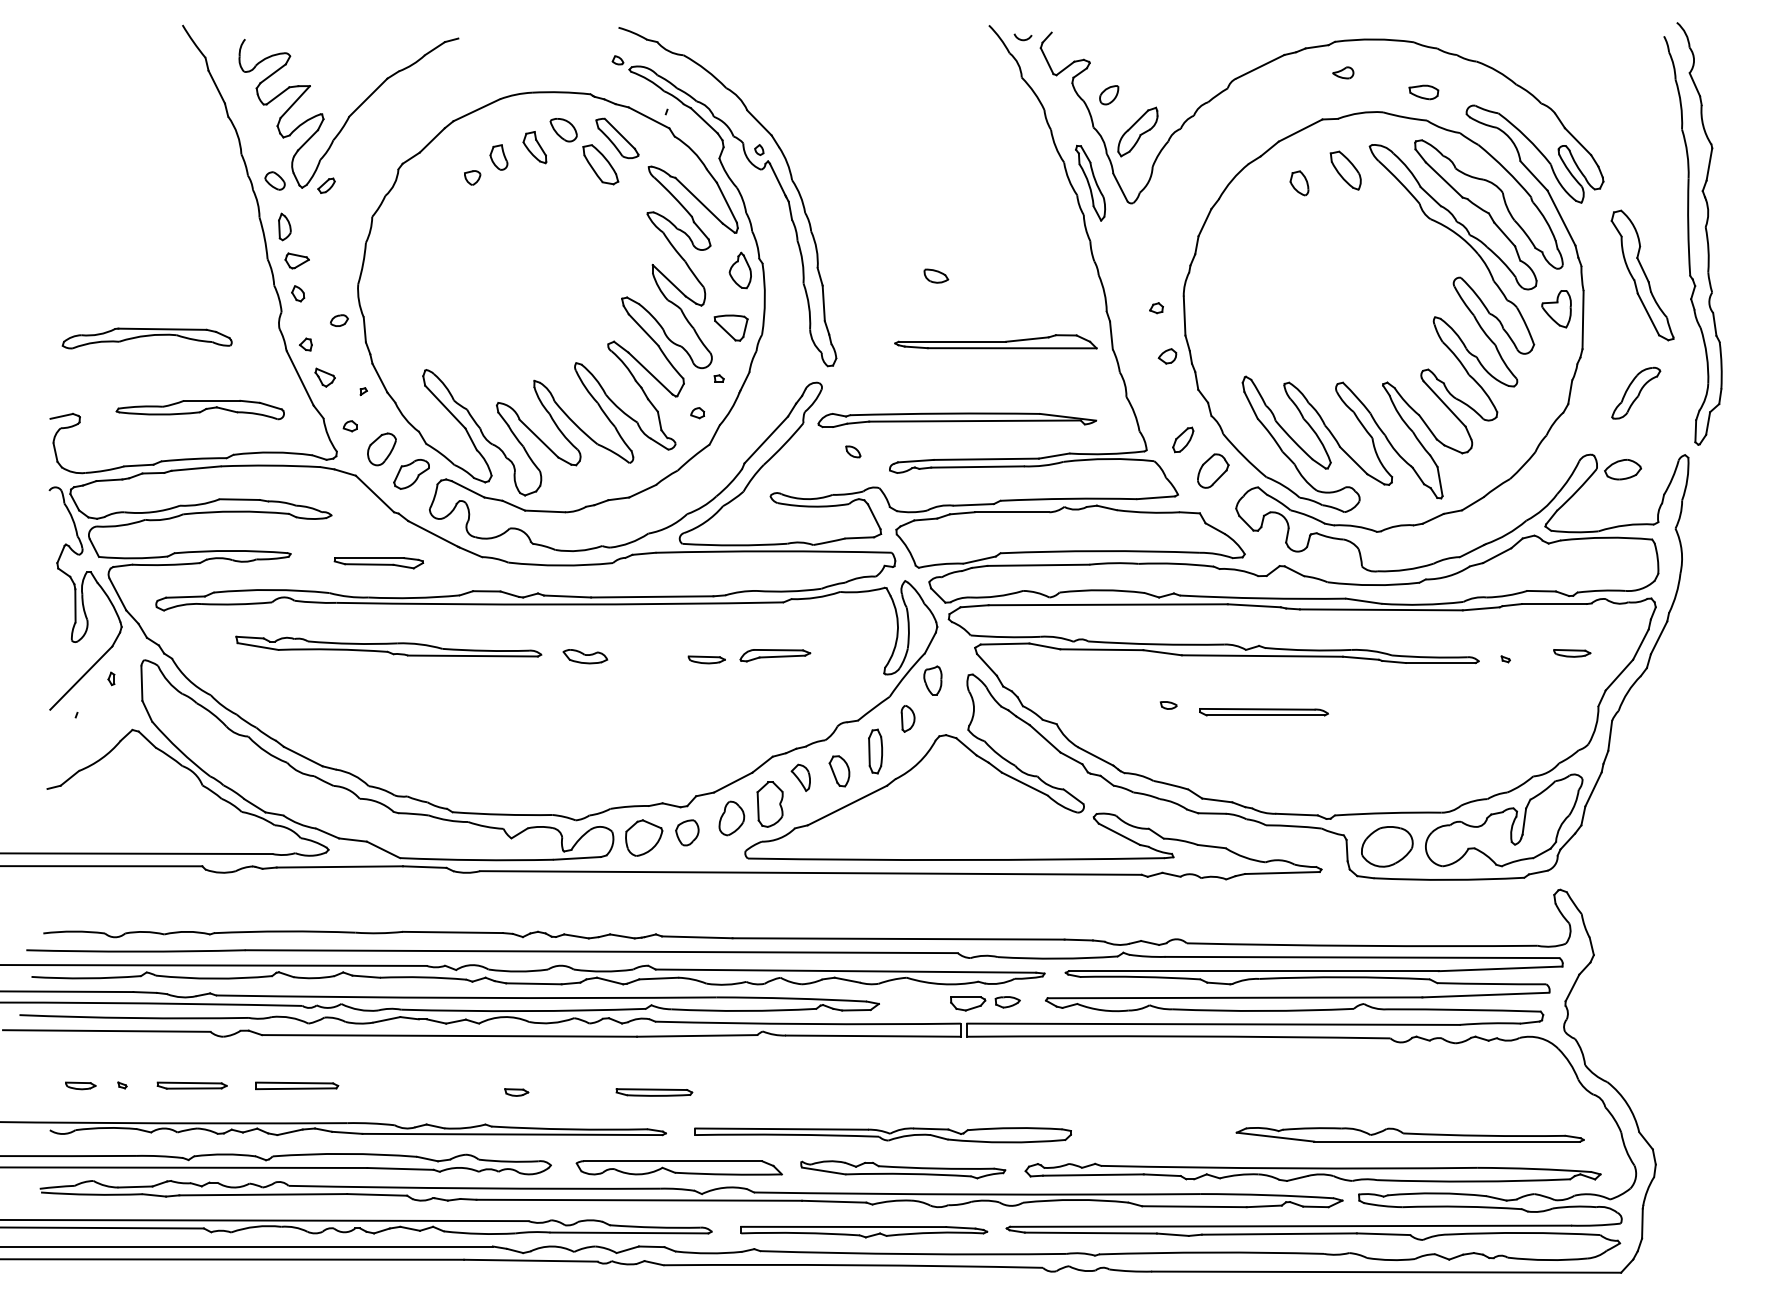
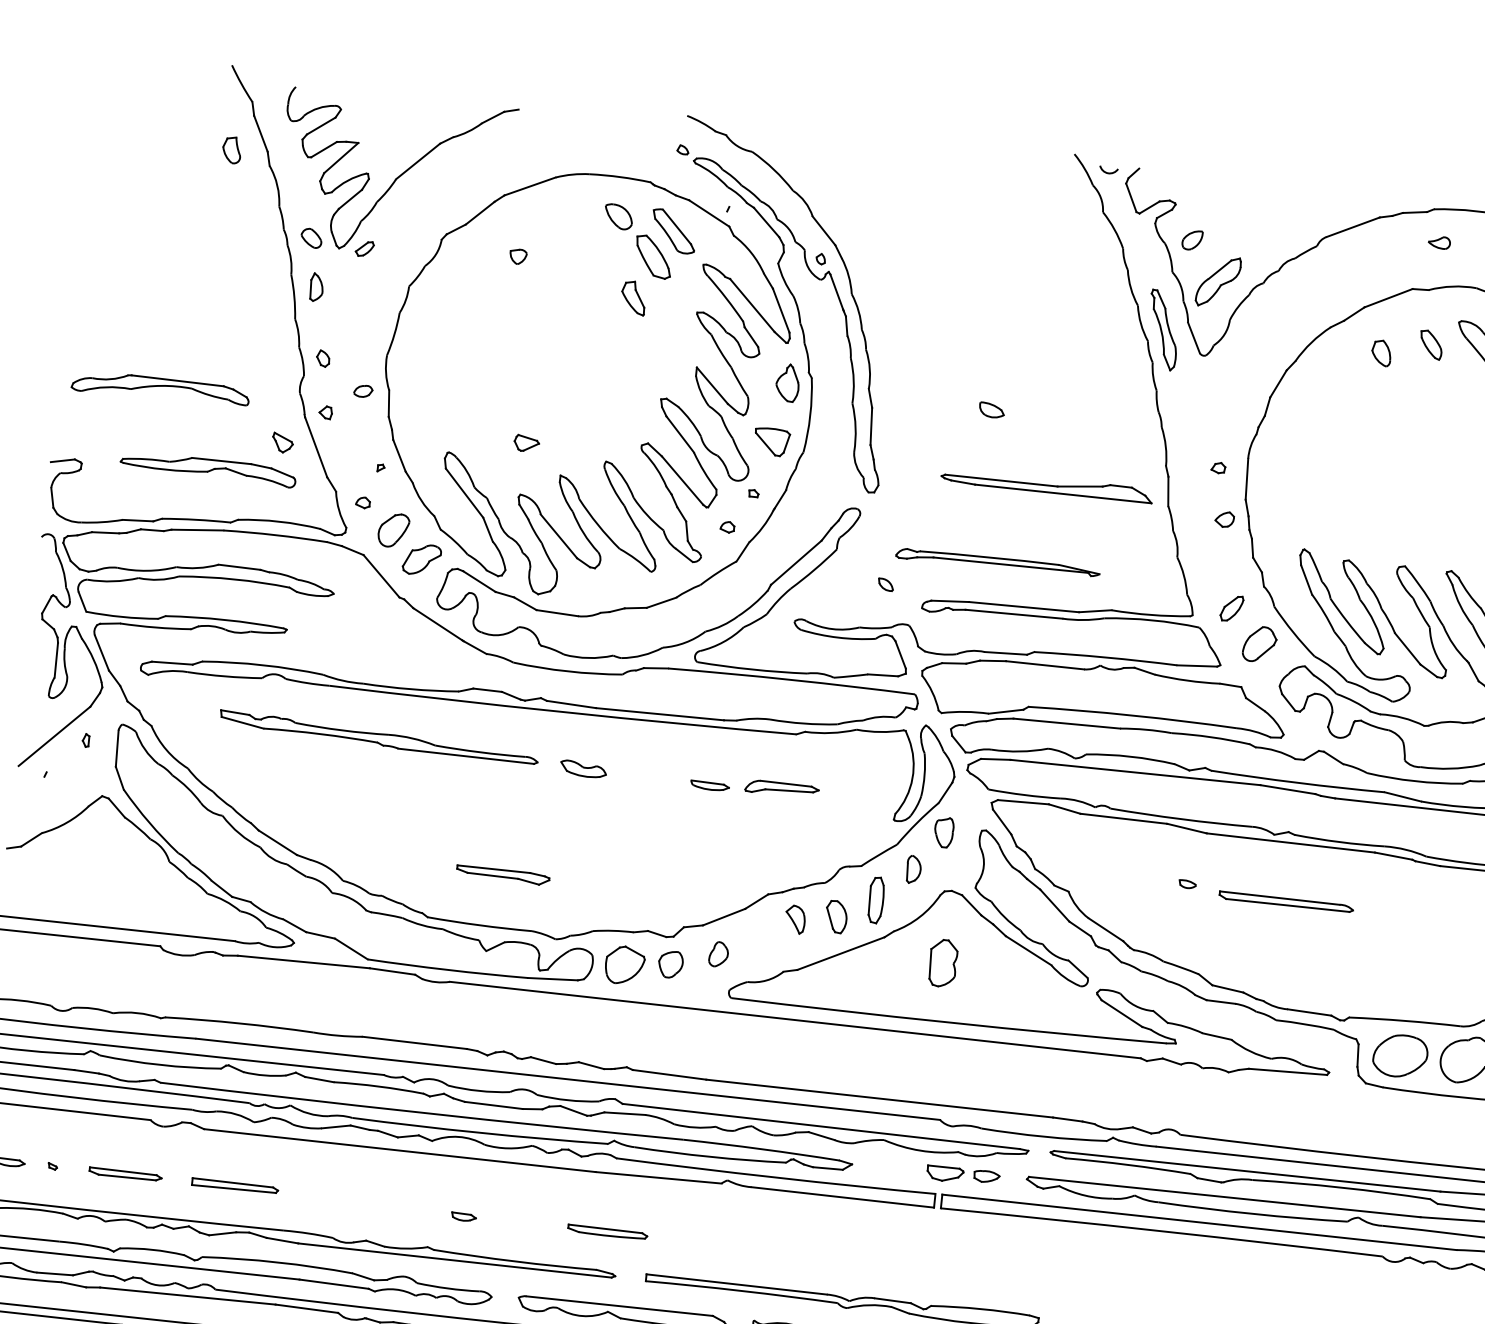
part: (534, 147) -> (633, 297), moved
part: (498, 157) -> (231, 150), moved
part: (1345, 170) -> (1431, 344), size x0.7
part: (296, 260) -> (526, 443), moved
part: (324, 377) -> (282, 442), moved
part: (957, 420) -> (998, 563), size x0.7
part: (378, 563) -> (502, 875), moved
part: (769, 804) -> (942, 963), moved
part: (731, 818) -> (718, 954), size x0.7

